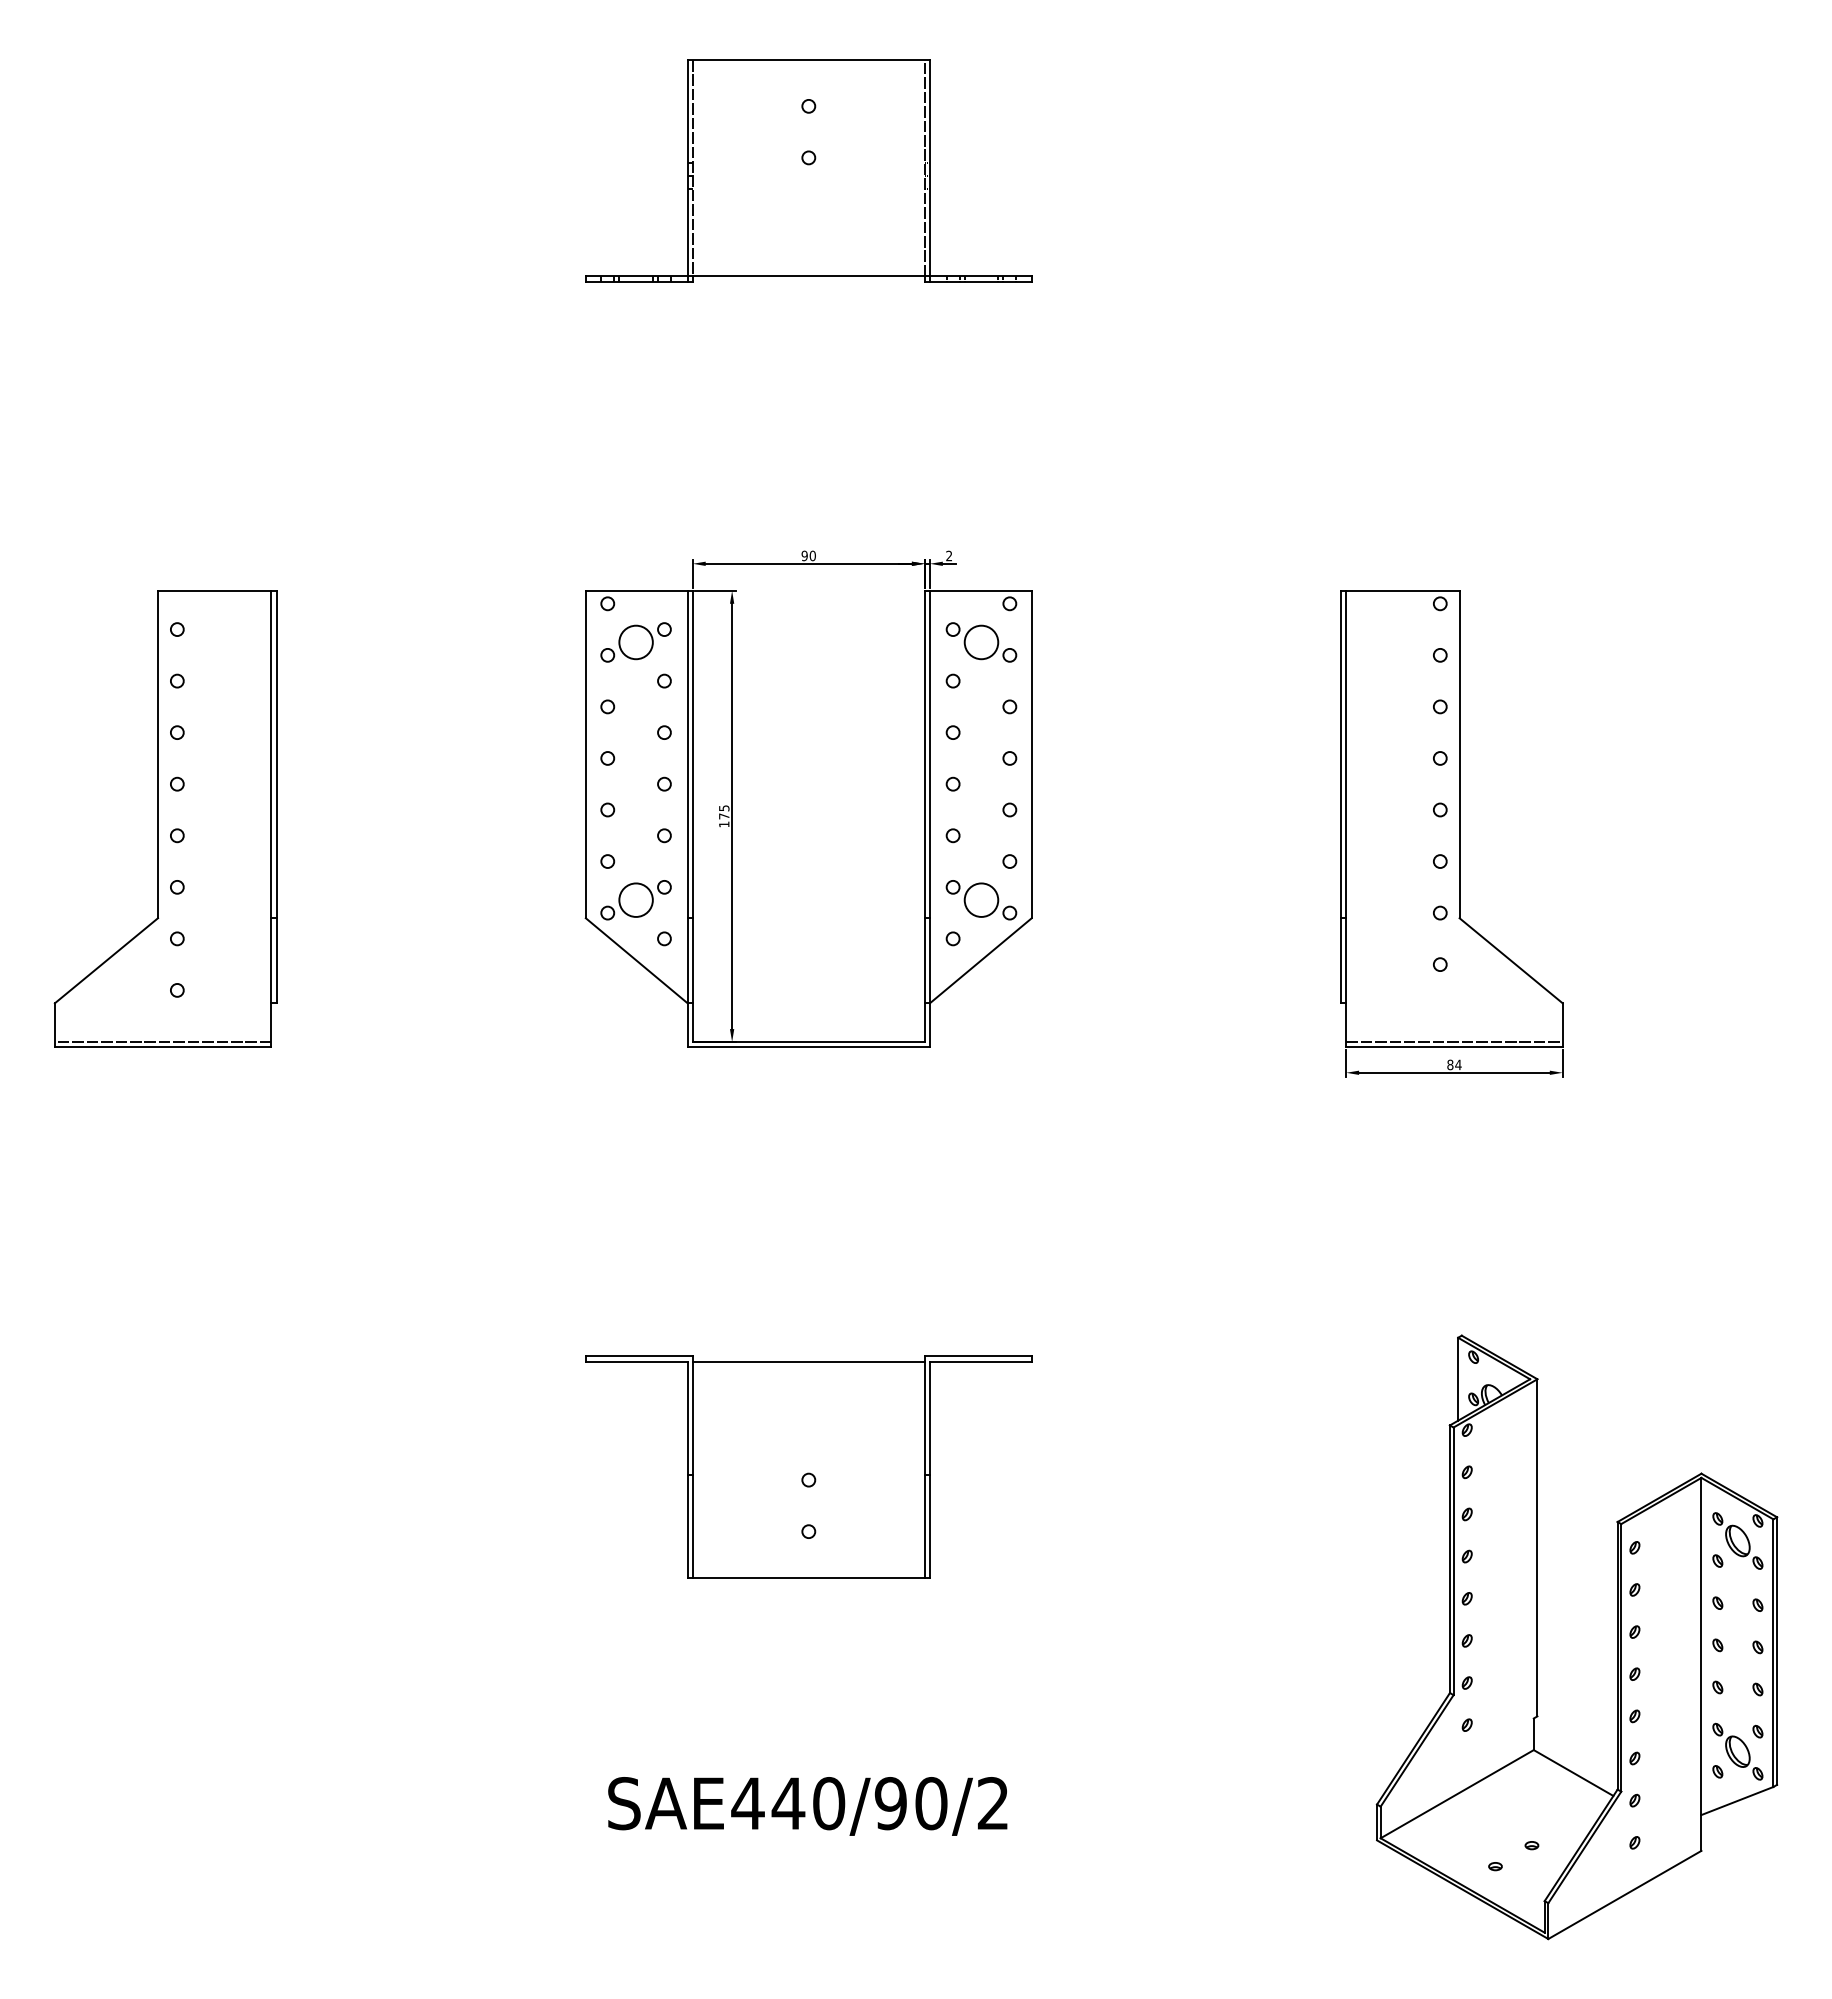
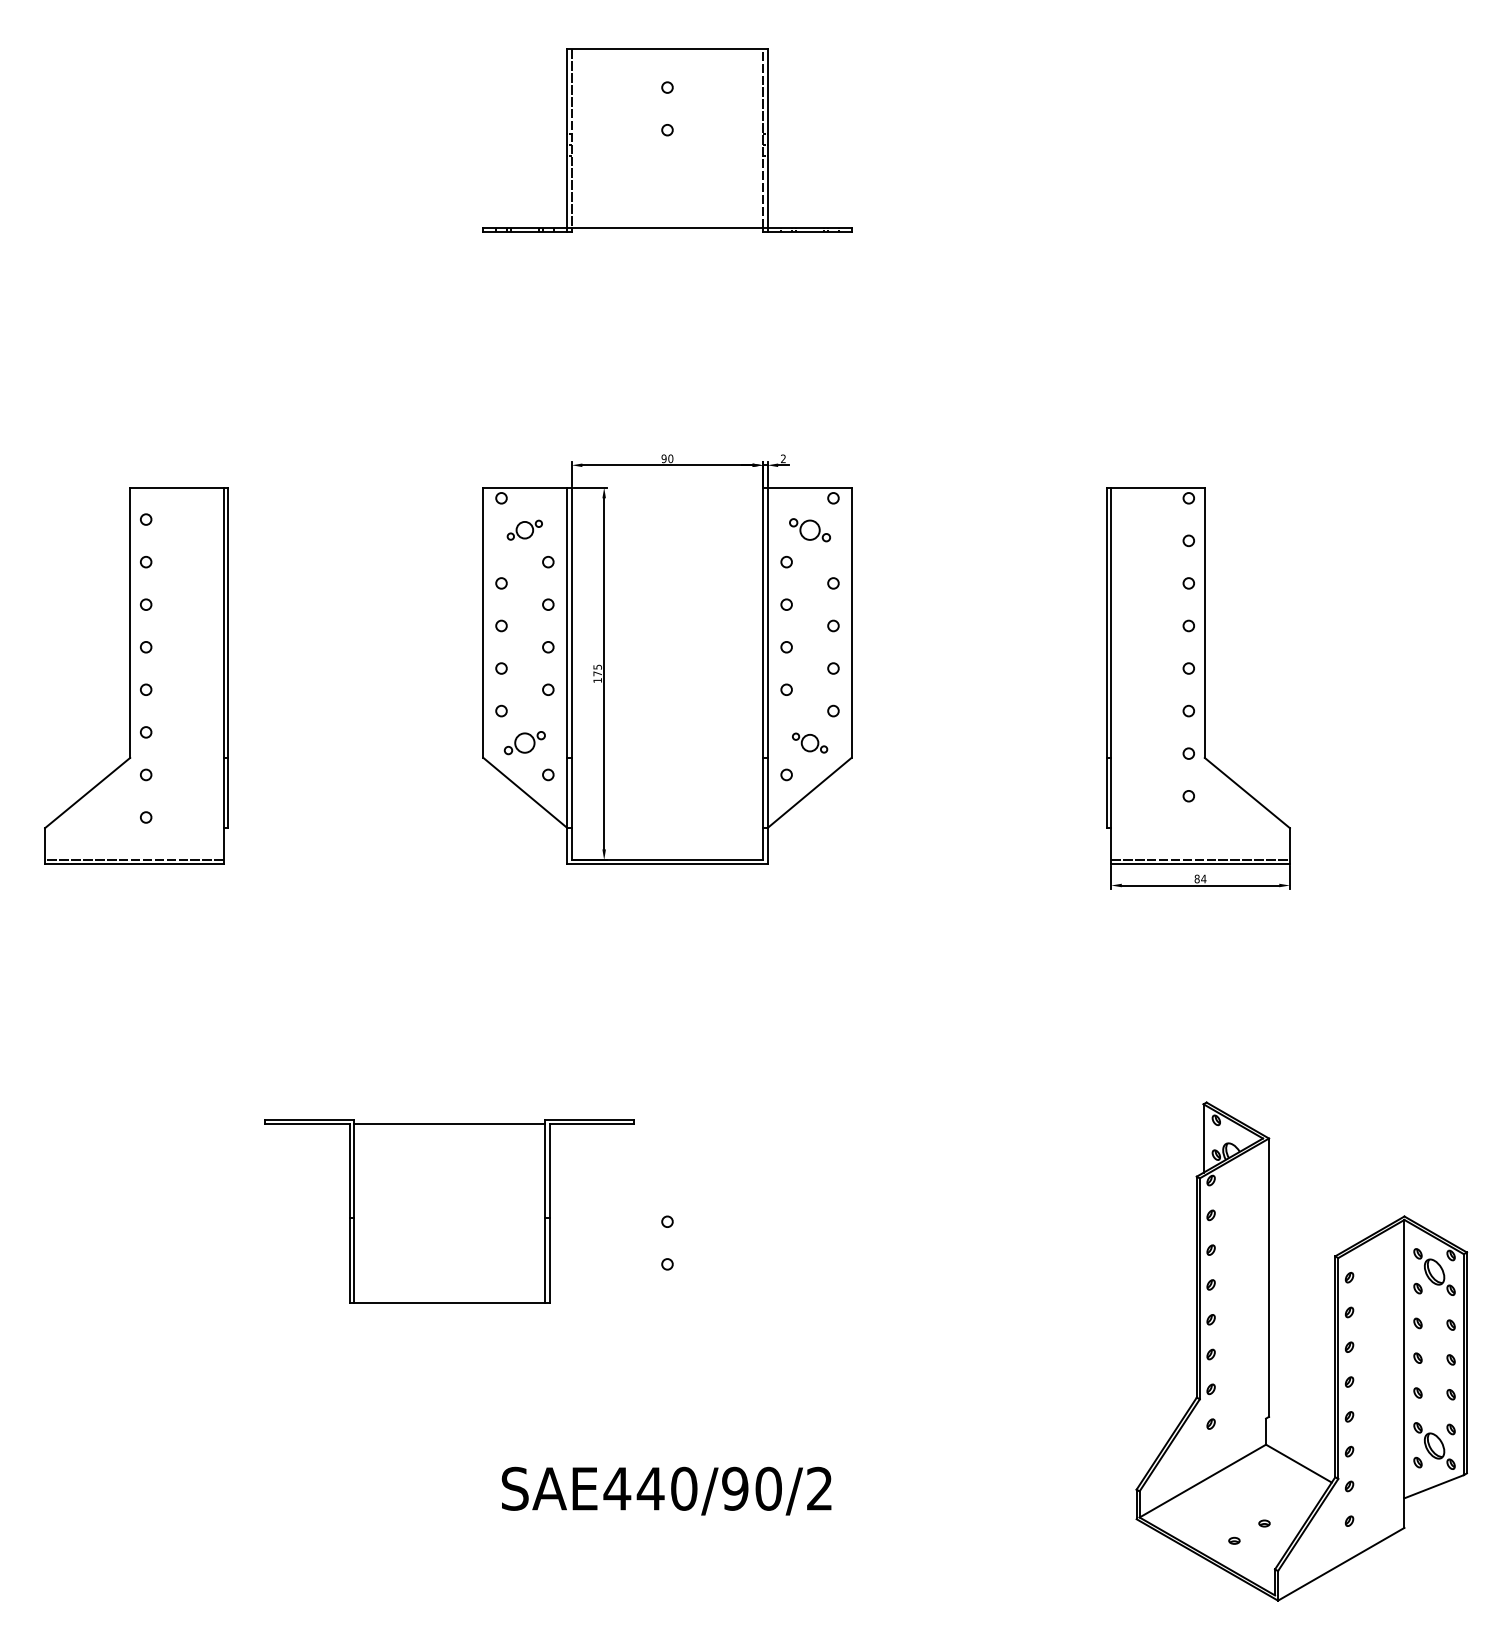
part: (635, 642) -> (524, 530), size x0.6
part: (981, 642) -> (810, 530), size x0.7
part: (635, 900) -> (524, 743), size x0.7
part: (981, 900) -> (810, 743), size x0.6
part: (808, 1466) -> (449, 1210), moved

